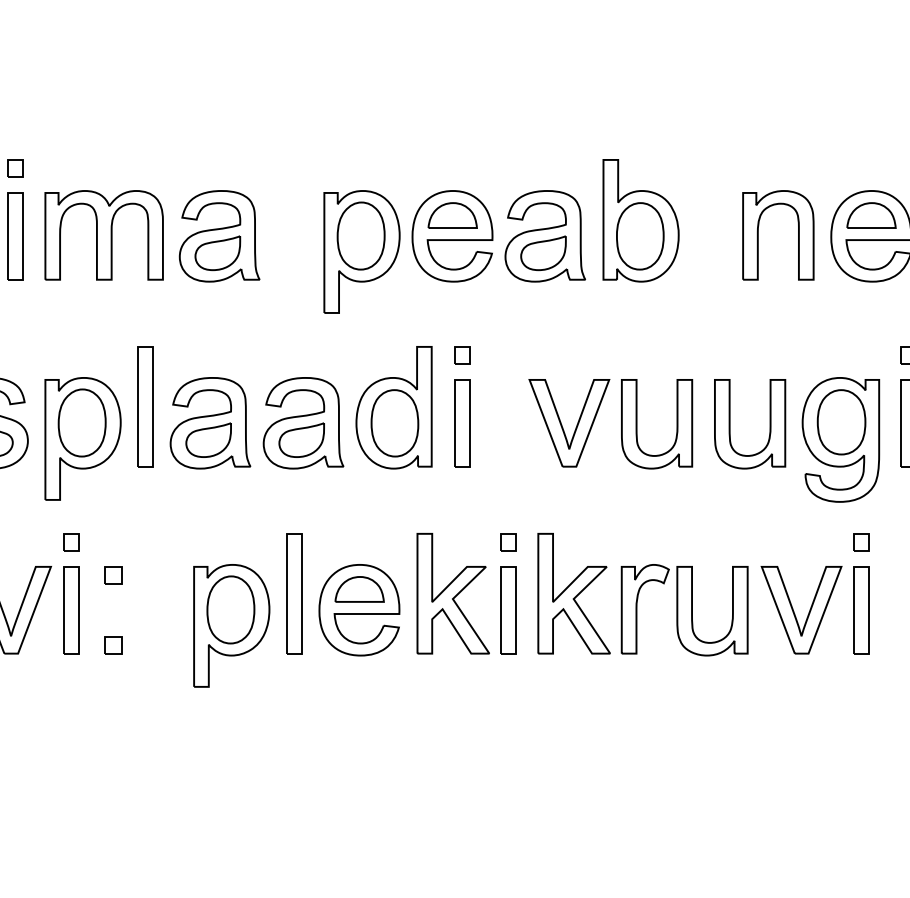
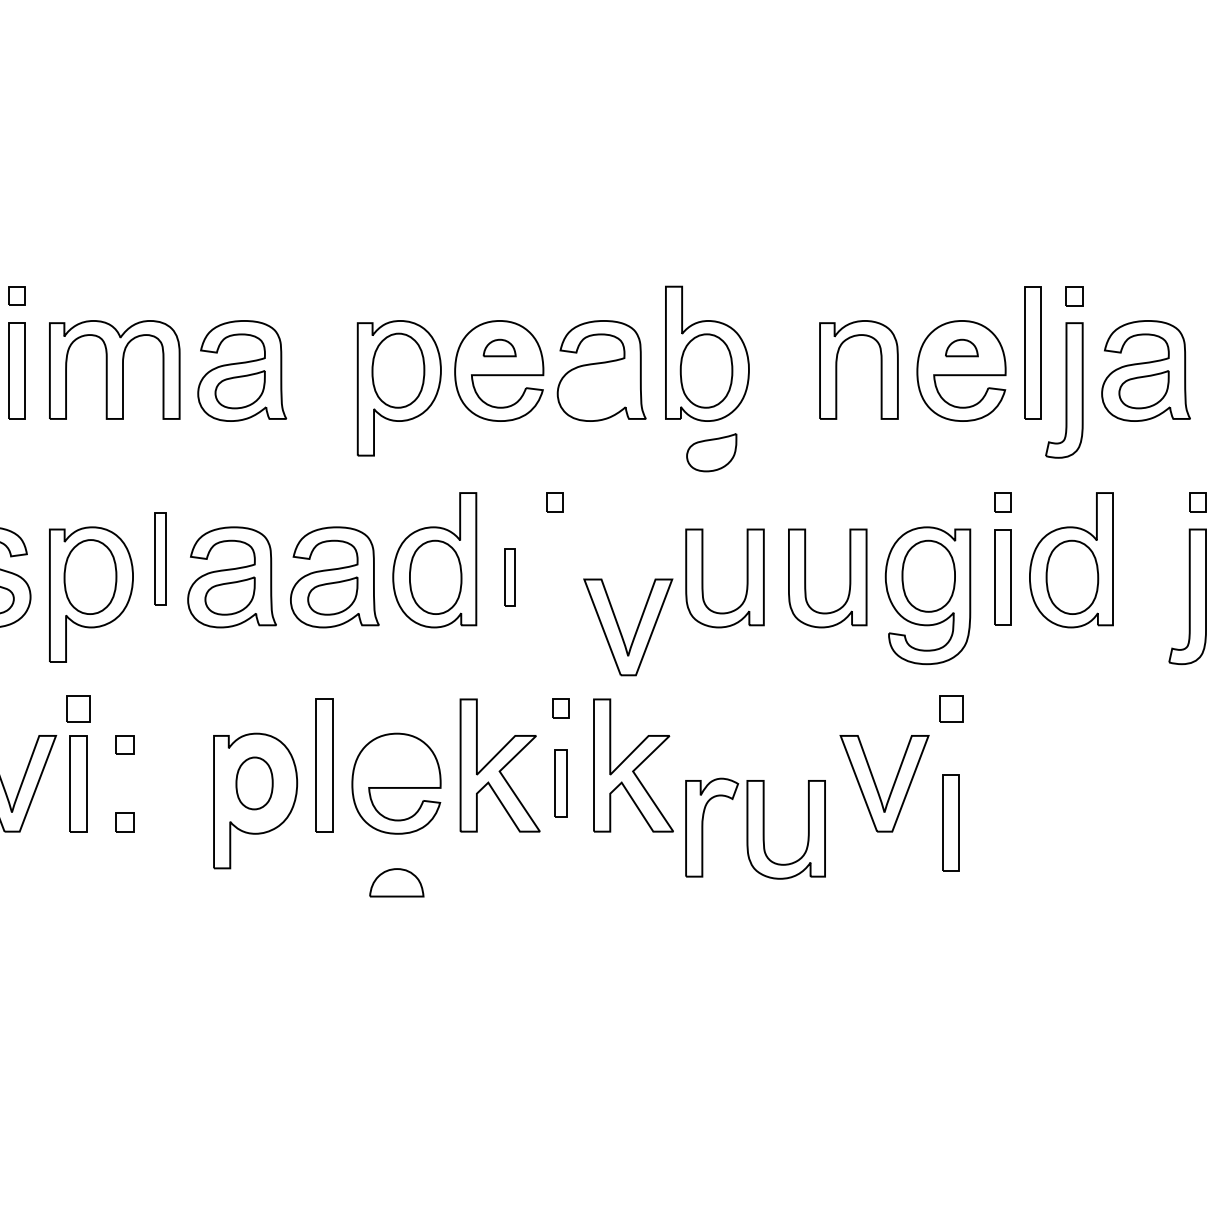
part: (452, 215) -> (499, 347), size x0.6
part: (871, 215) -> (961, 347), size x0.6
part: (543, 253) -> (711, 452), moved
part: (461, 355) -> (554, 502), moved
part: (144, 406) -> (159, 558), size x0.7
part: (461, 423) -> (509, 577), size x0.6
part: (576, 424) -> (636, 628), moved
part: (71, 542) -> (78, 708), size x1.4
part: (861, 542) -> (950, 708), size x1.4
part: (359, 589) -> (396, 882), moved
part: (230, 609) -> (254, 783), size x0.7
part: (507, 609) -> (560, 783), size x0.7
part: (684, 609) -> (755, 828), moved
part: (861, 609) -> (950, 822), moved

